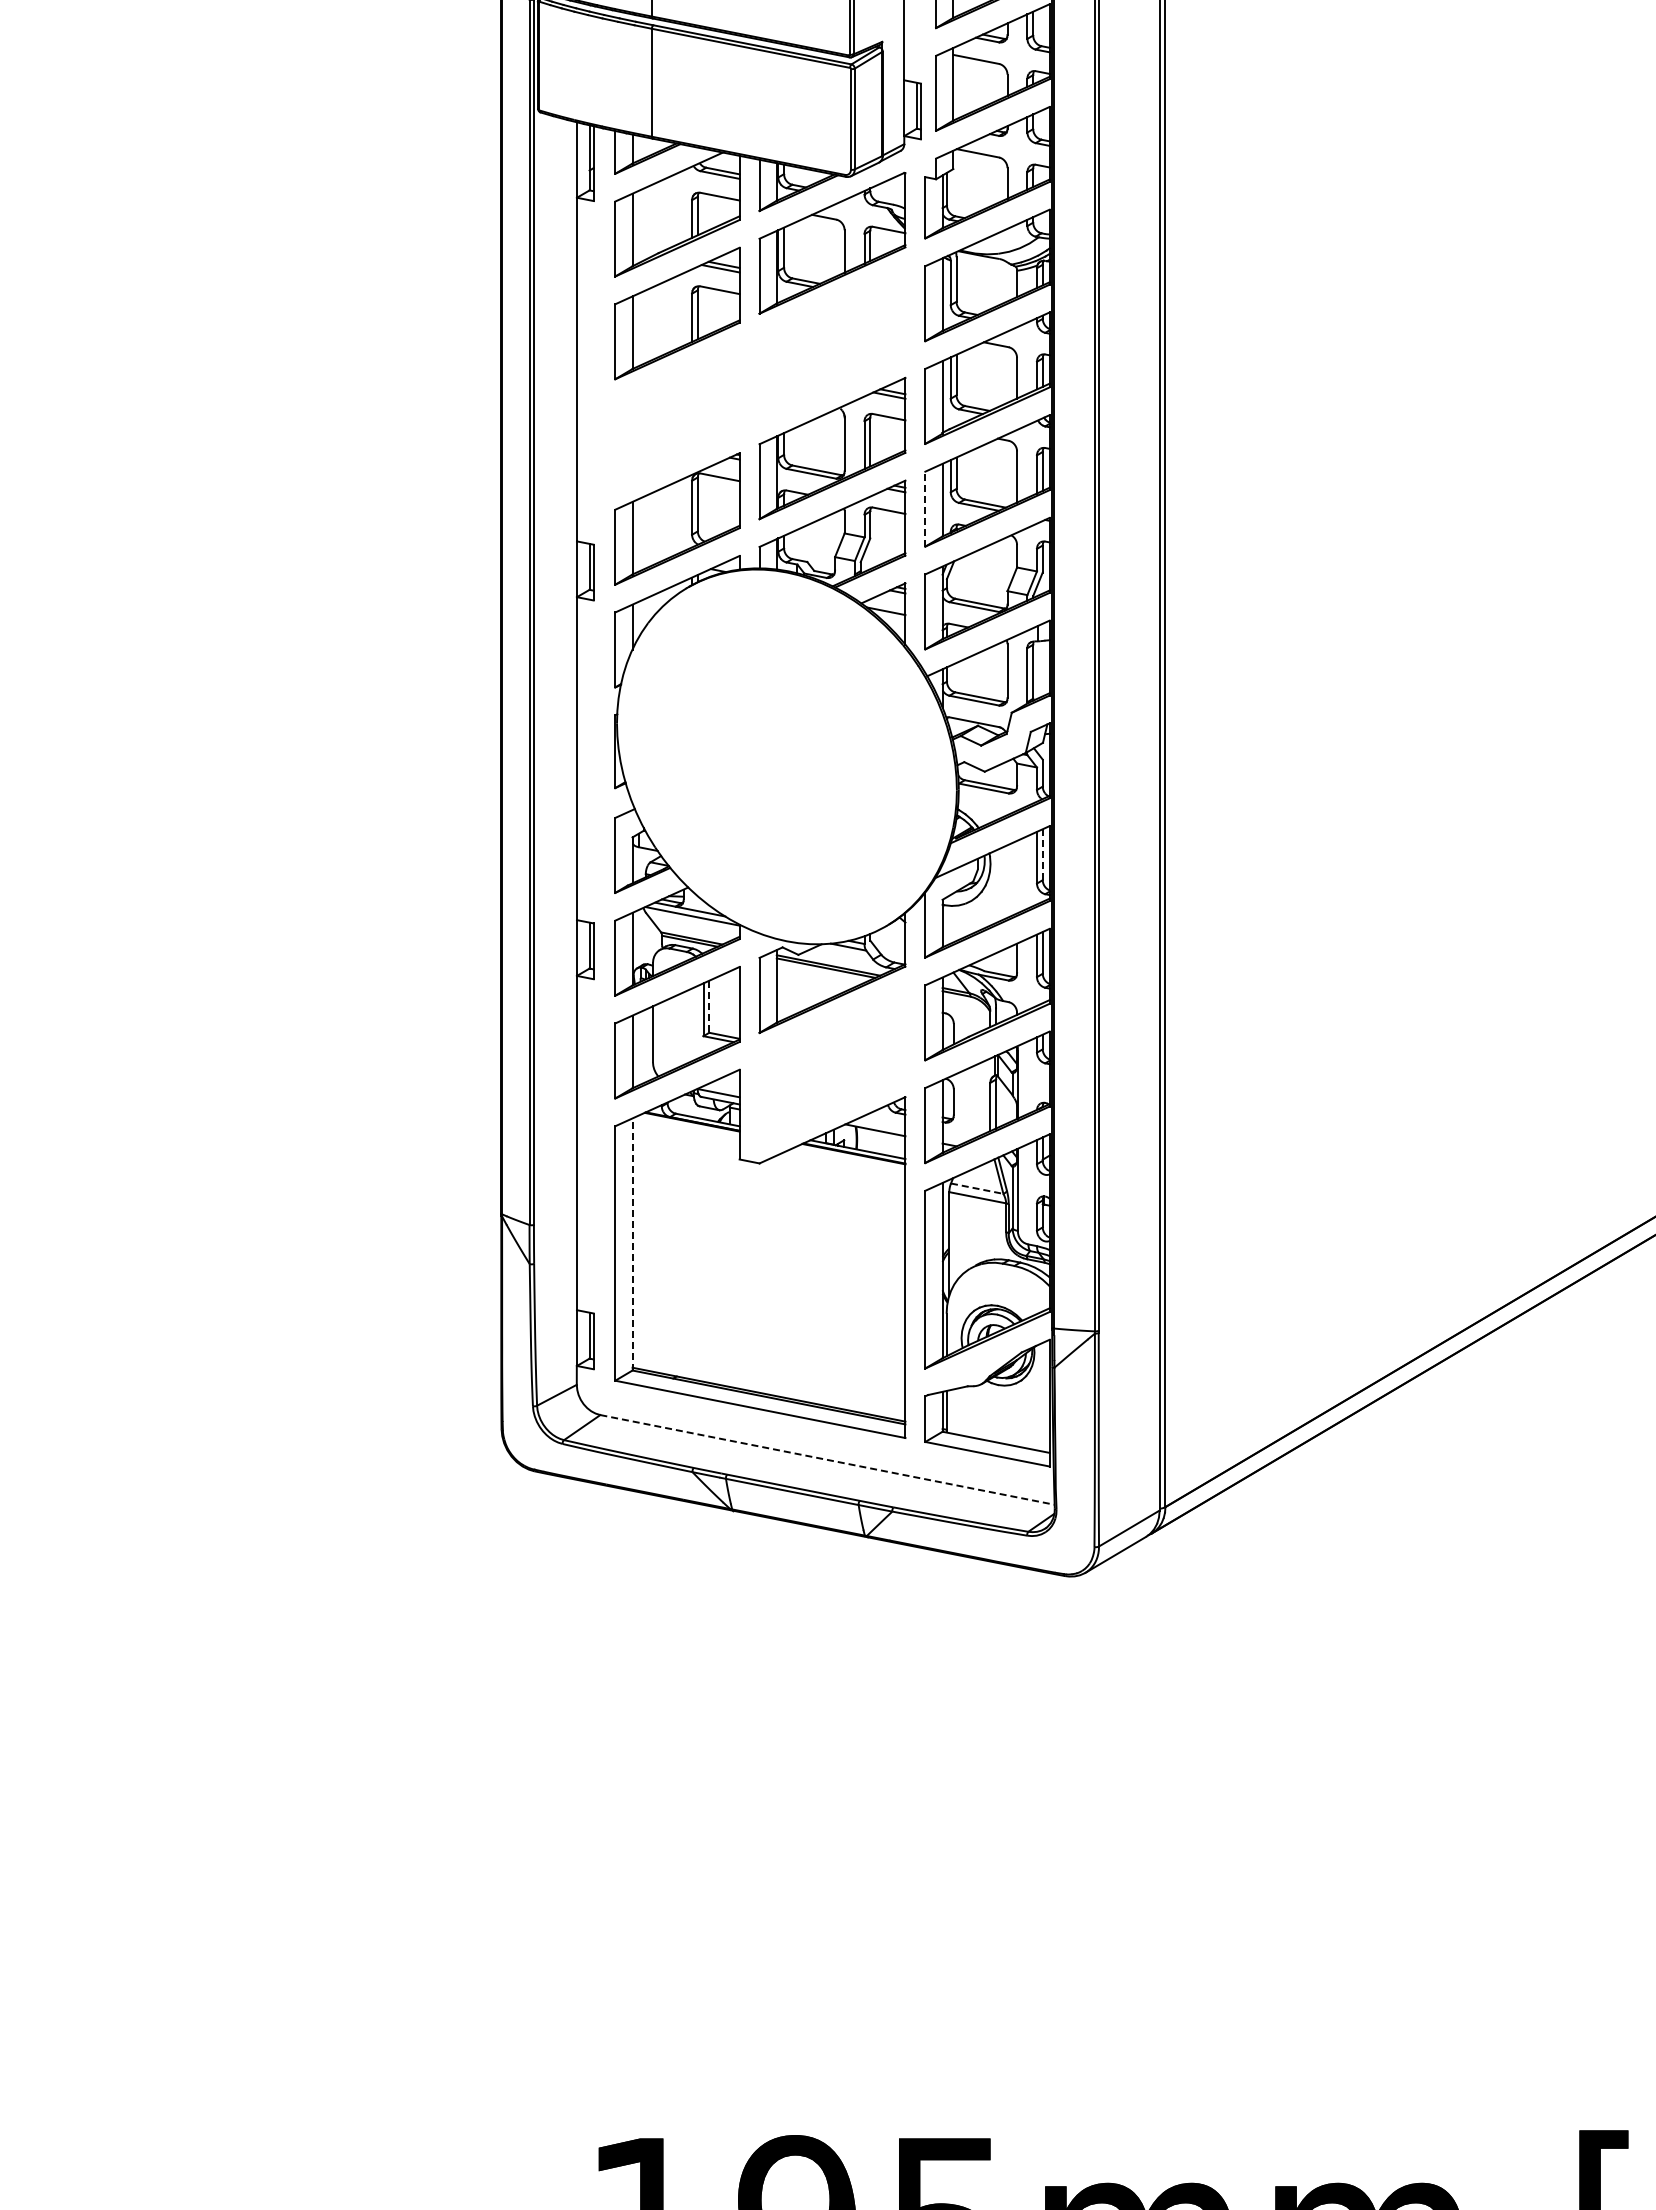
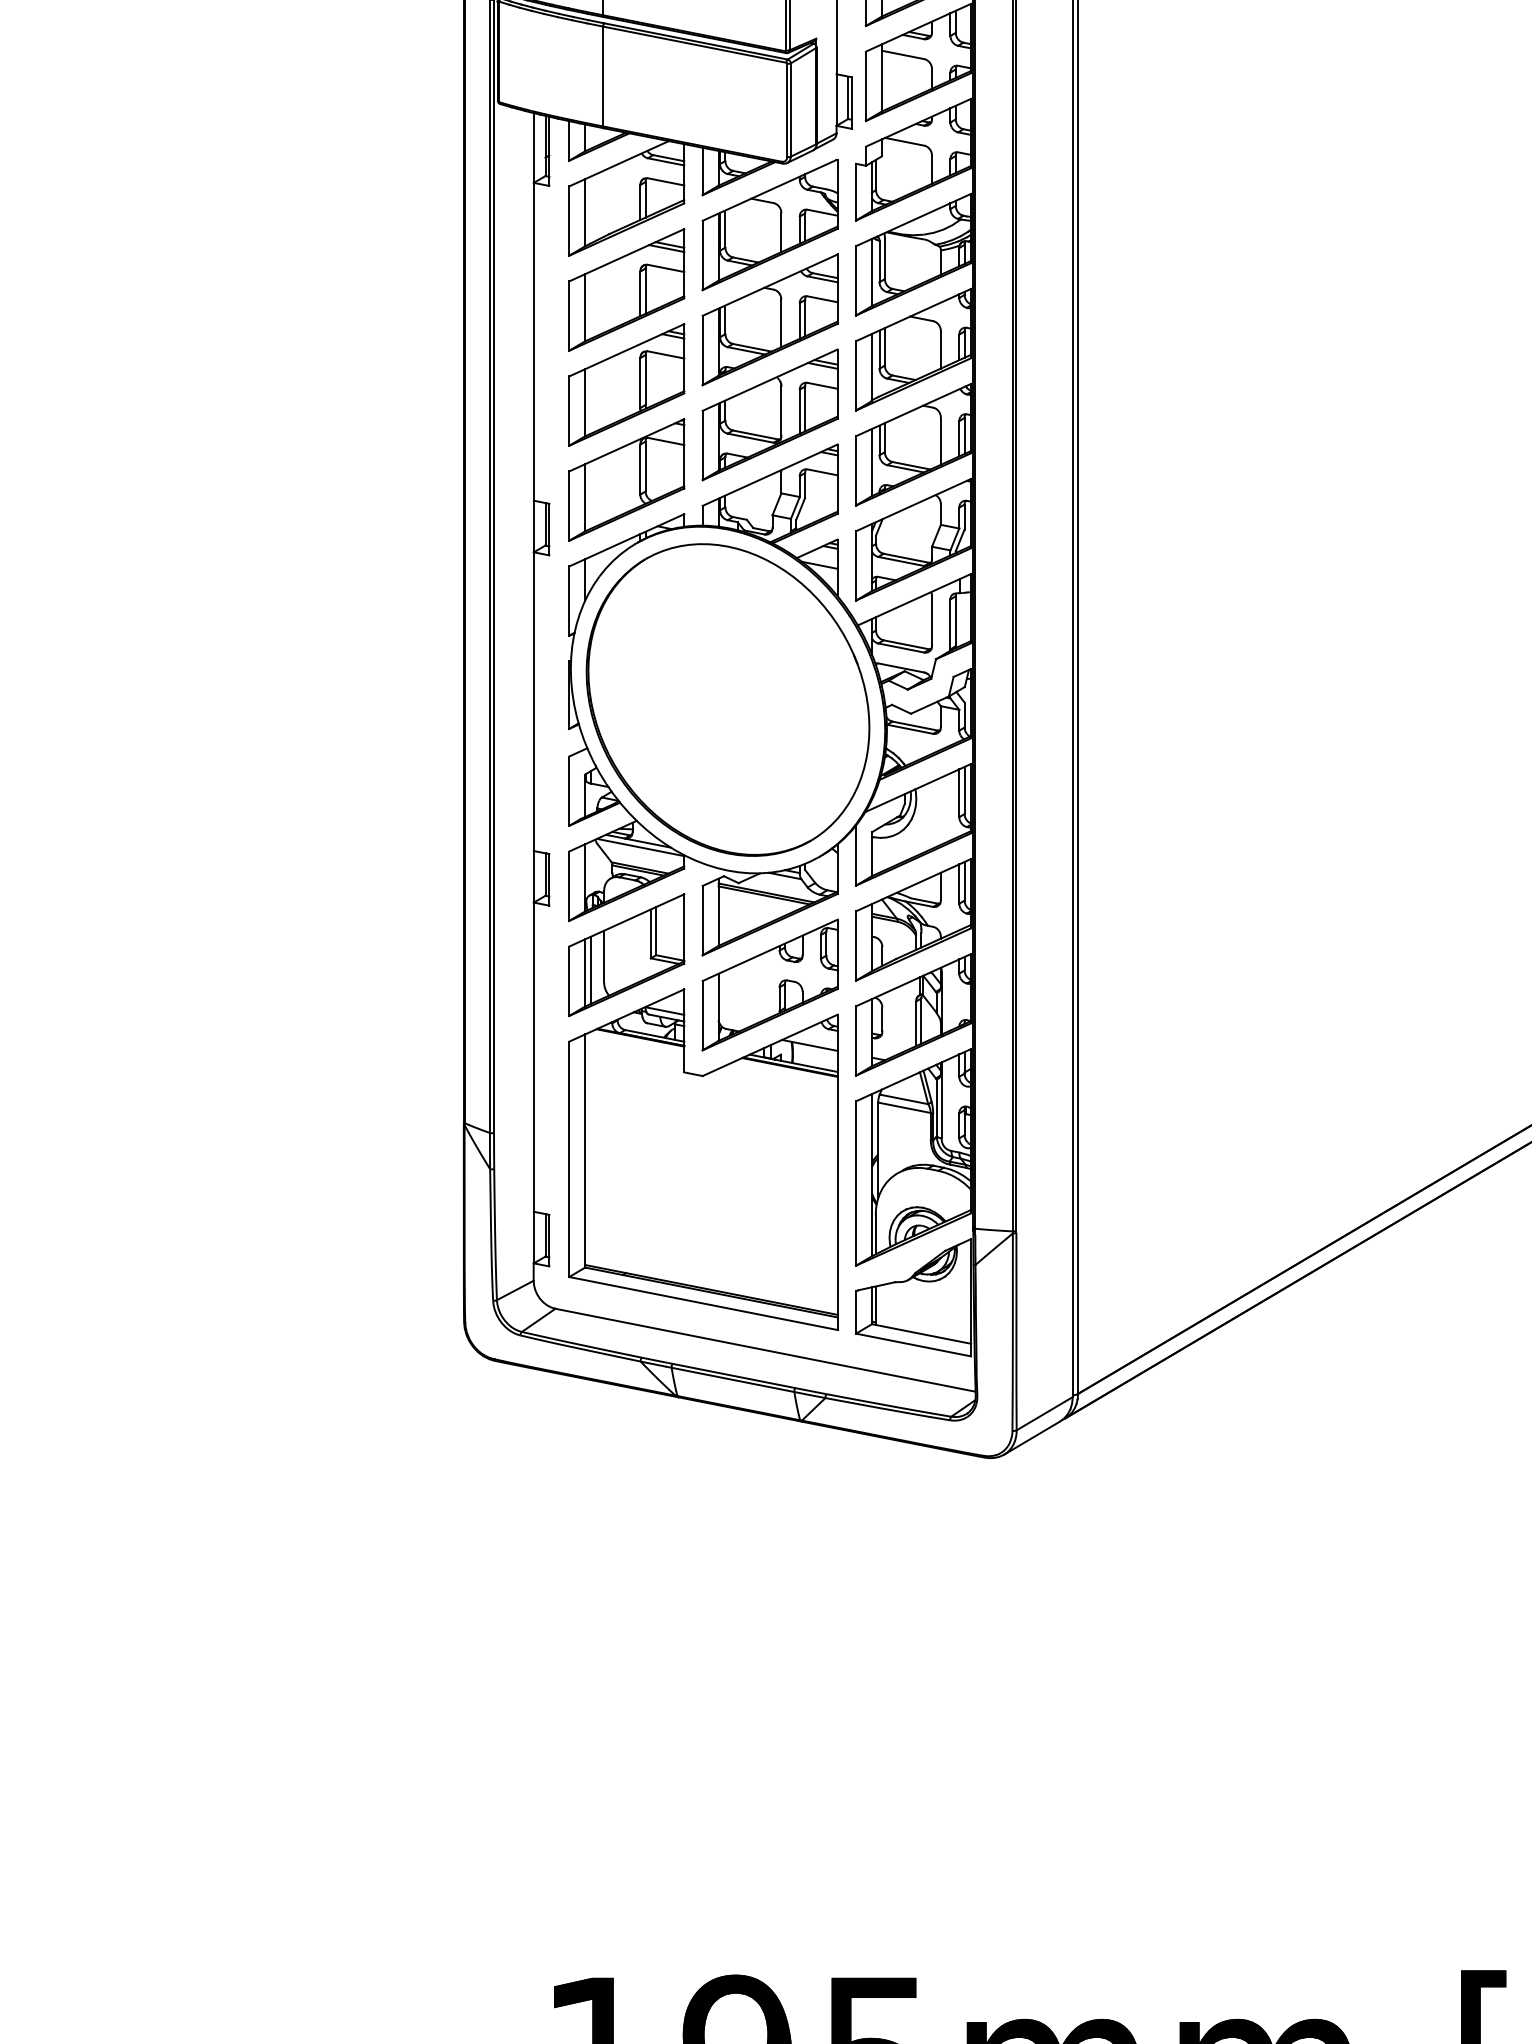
part: (832, 345) -> (770, 319), added
part: (677, 415) -> (626, 384), added
line: (925, 508) -> (856, 470), dashed -> solid
part: (786, 756) -> (727, 699), added
line: (1042, 854) -> (964, 790), dashed -> solid
line: (709, 1007) -> (656, 931), dashed -> solid
line: (638, 1048) -> (590, 969), added
part: (832, 1064) -> (770, 984), added
line: (977, 1188) -> (904, 1099), dashed -> solid
line: (632, 1243) -> (585, 1150), dashed -> solid
line: (827, 1459) -> (765, 1349), dashed -> solid

